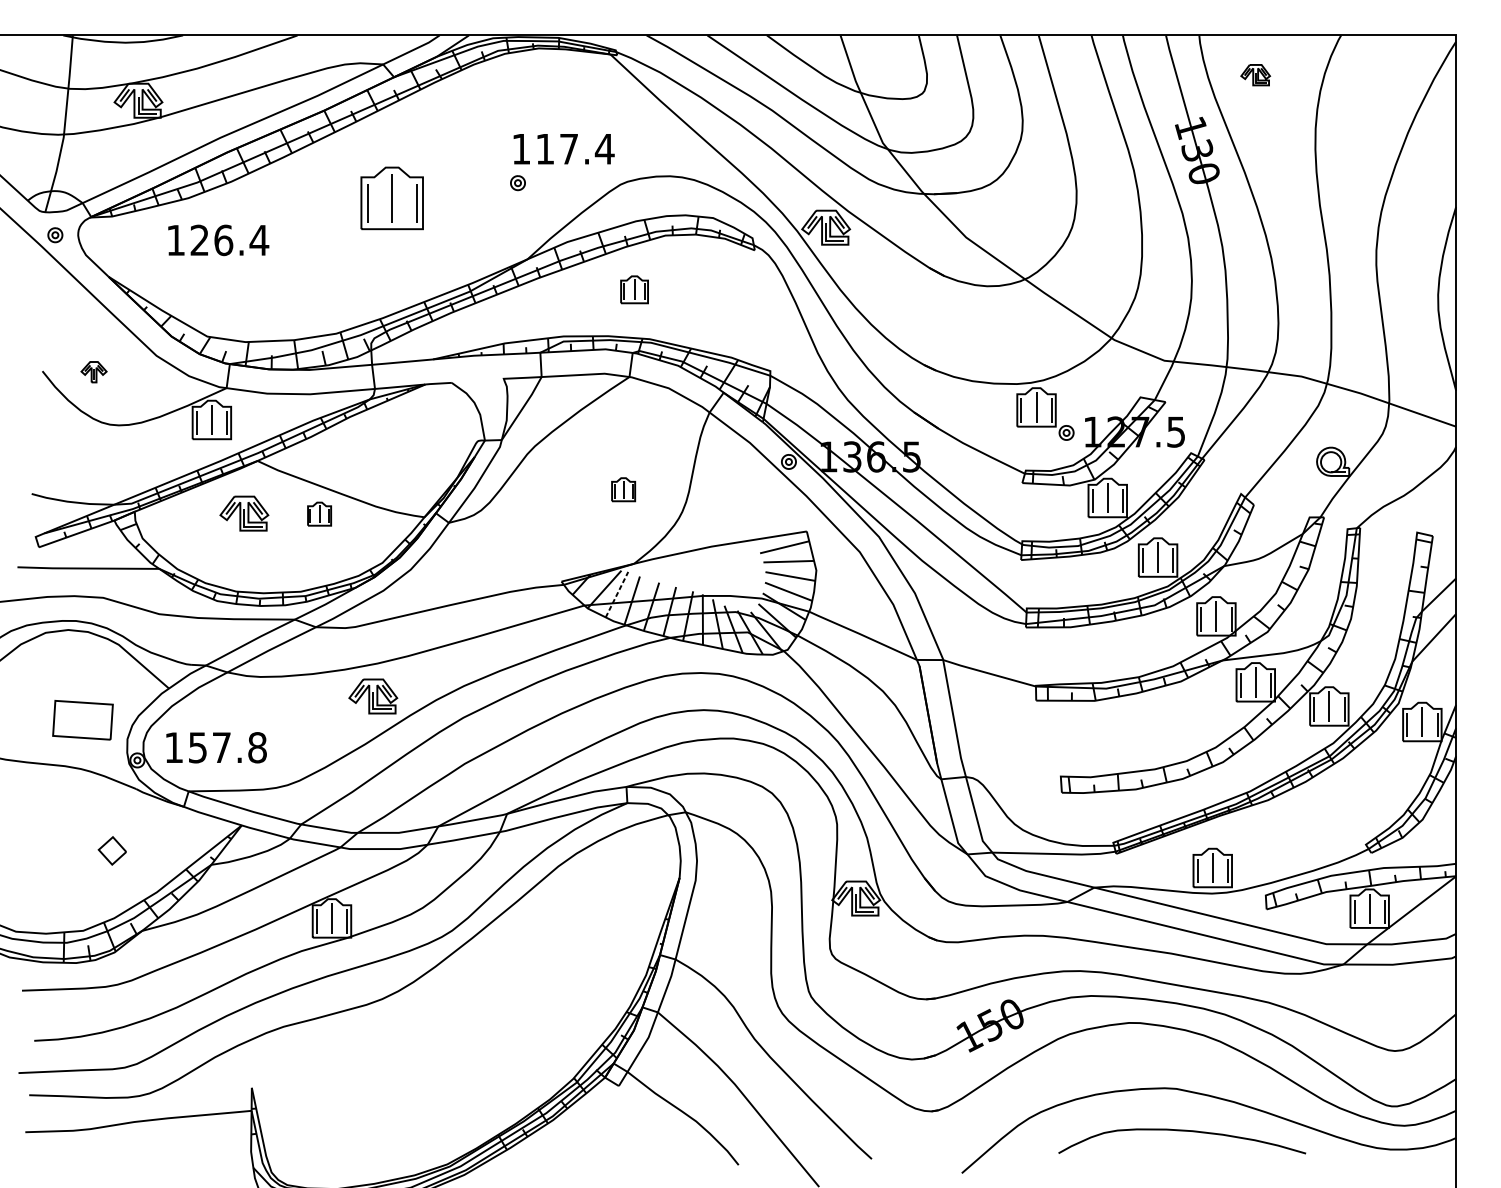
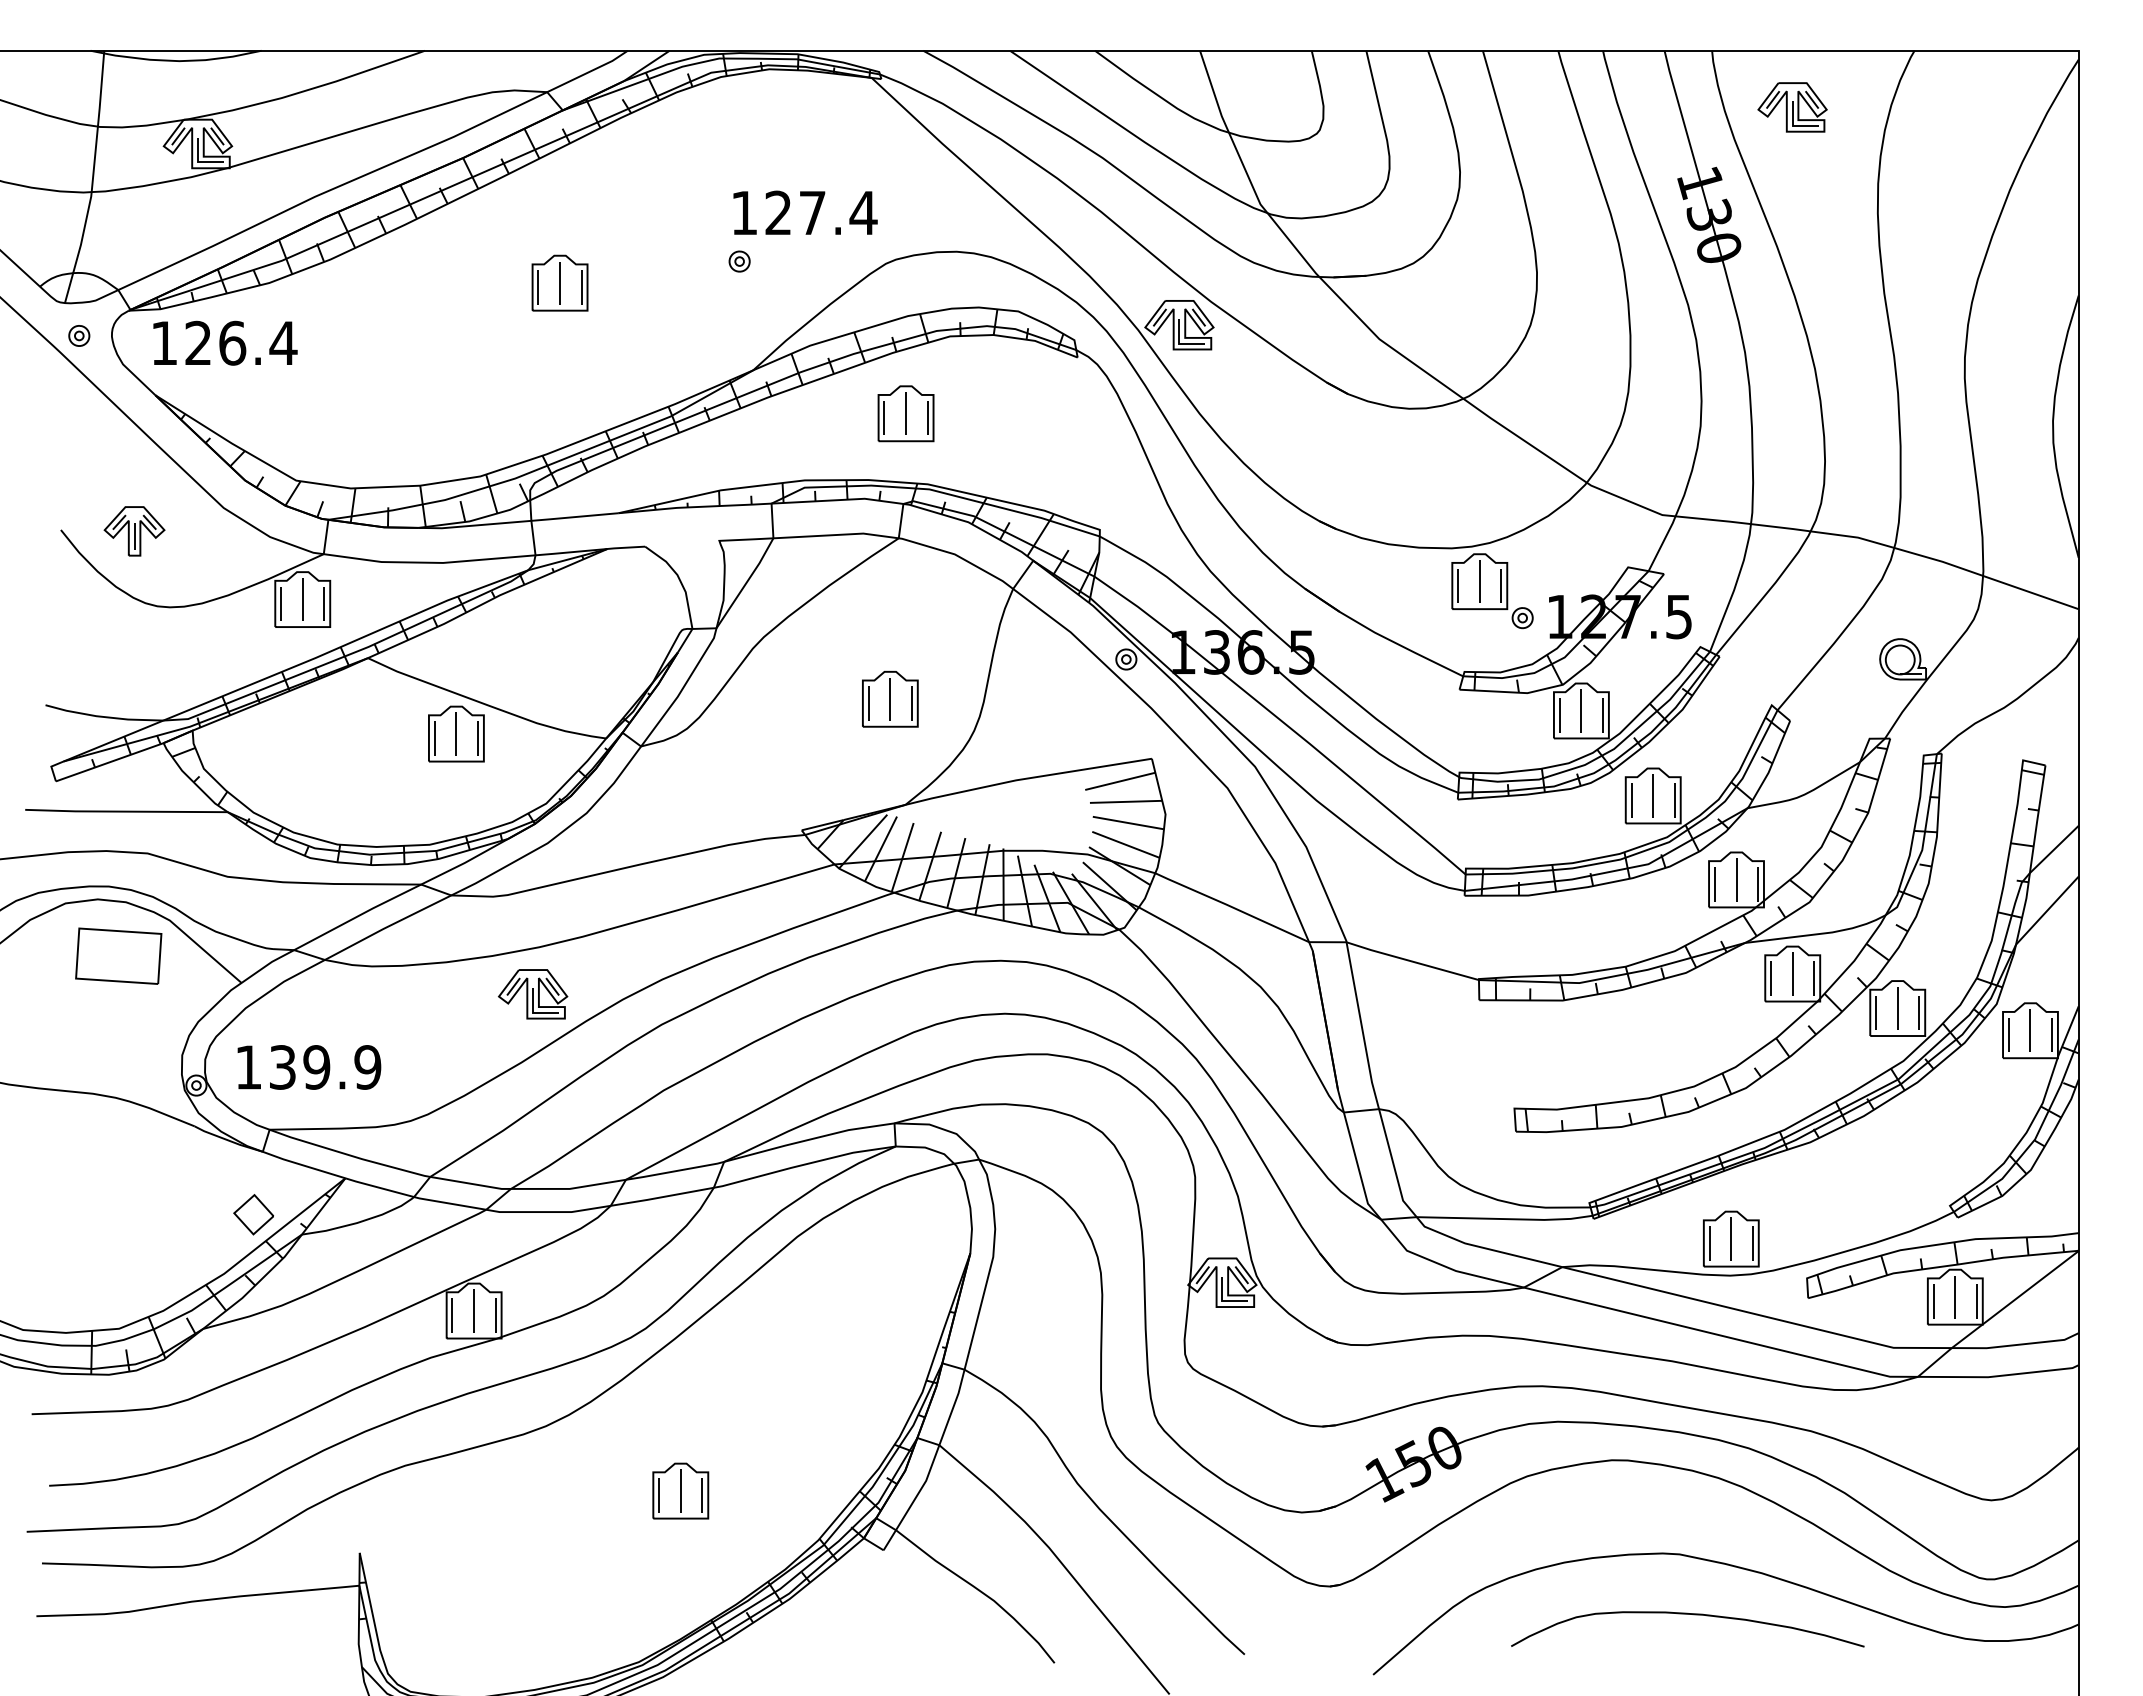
part: (1255, 75) -> (1792, 107), size x1.67
text: (544, 148) -> (777, 212), 117.4 -> 127.4
part: (391, 197) -> (559, 282), size x0.62
text: (218, 239) -> (225, 342), moved
part: (634, 289) -> (905, 413), size x1.43
part: (94, 372) -> (134, 531), size x1.67
part: (623, 489) -> (890, 698), size x1.67
part: (243, 513) -> (348, 733), removed
part: (319, 513) -> (456, 733), size x1.67
line: (617, 594) -> (881, 848), dashed -> solid
part: (82, 719) -> (118, 955), moved
text: (227, 747) -> (325, 1067), 157.8 -> 139.9
part: (112, 850) -> (253, 1214), moved
part: (476, 1044) -> (680, 1490), added

